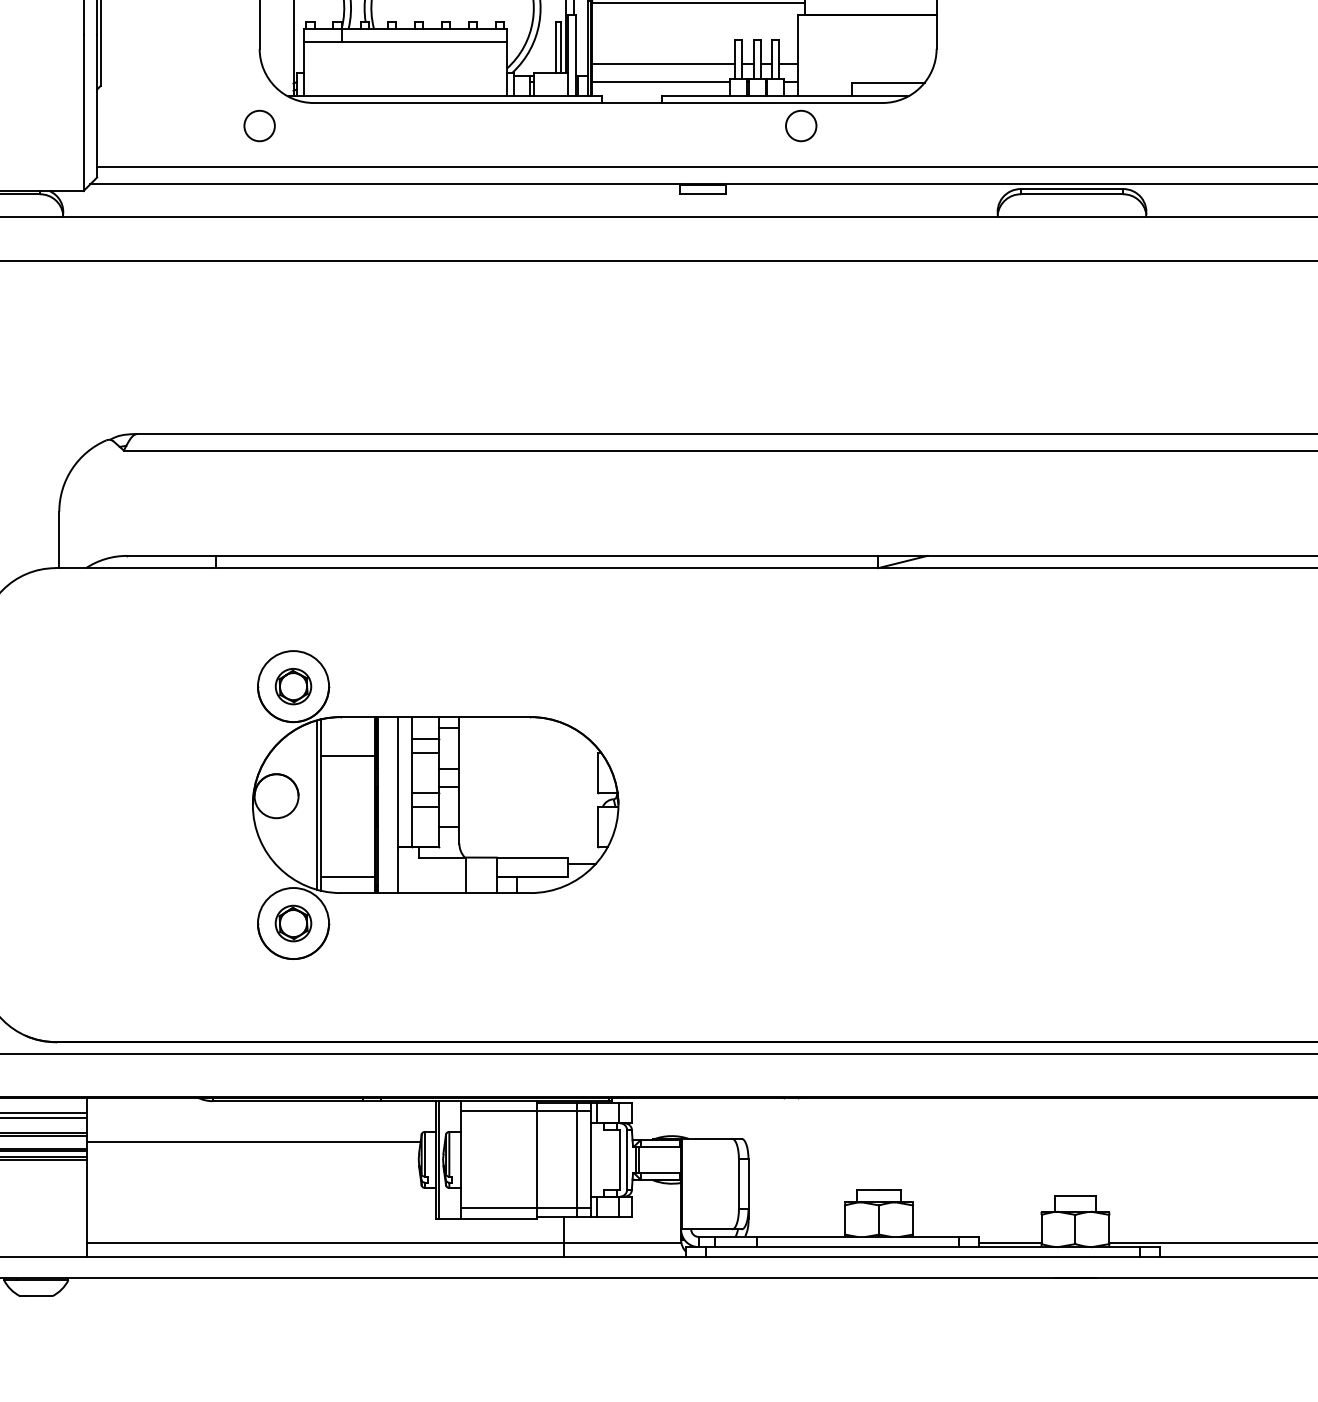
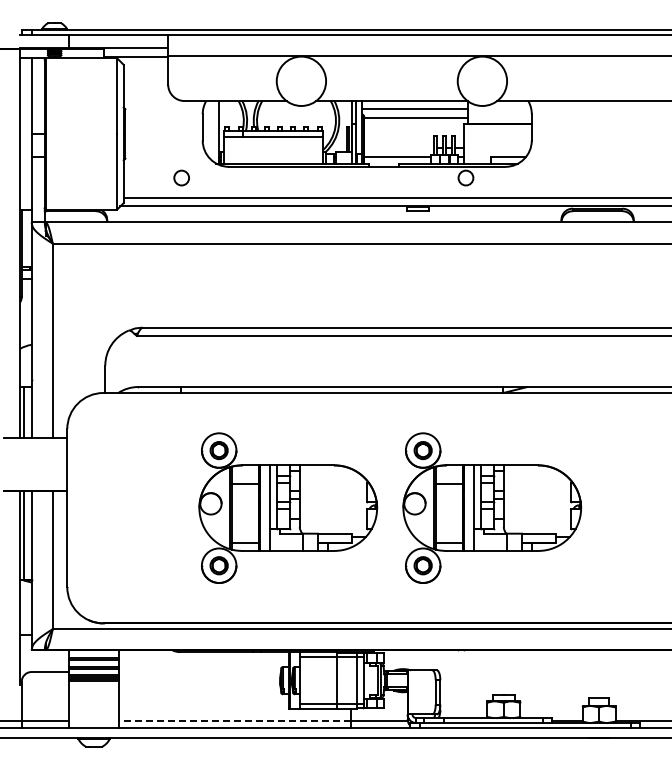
line: (662, 65) -> (398, 148), removed
circle: (259, 124) -> (181, 177), moved
part: (855, 803) -> (492, 507), added
line: (253, 1143) -> (199, 672), removed
line: (325, 1243) -> (234, 721), solid -> dashed

